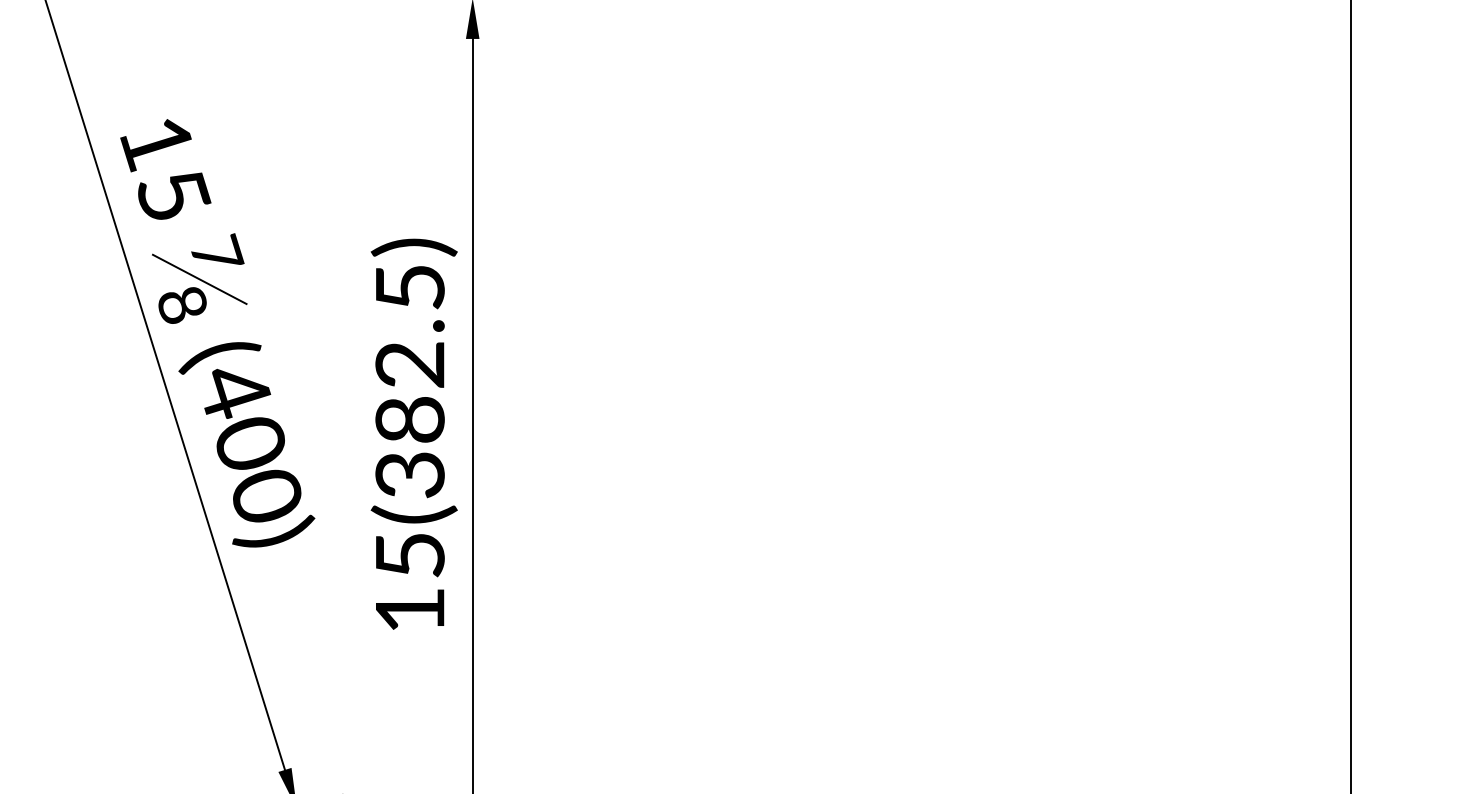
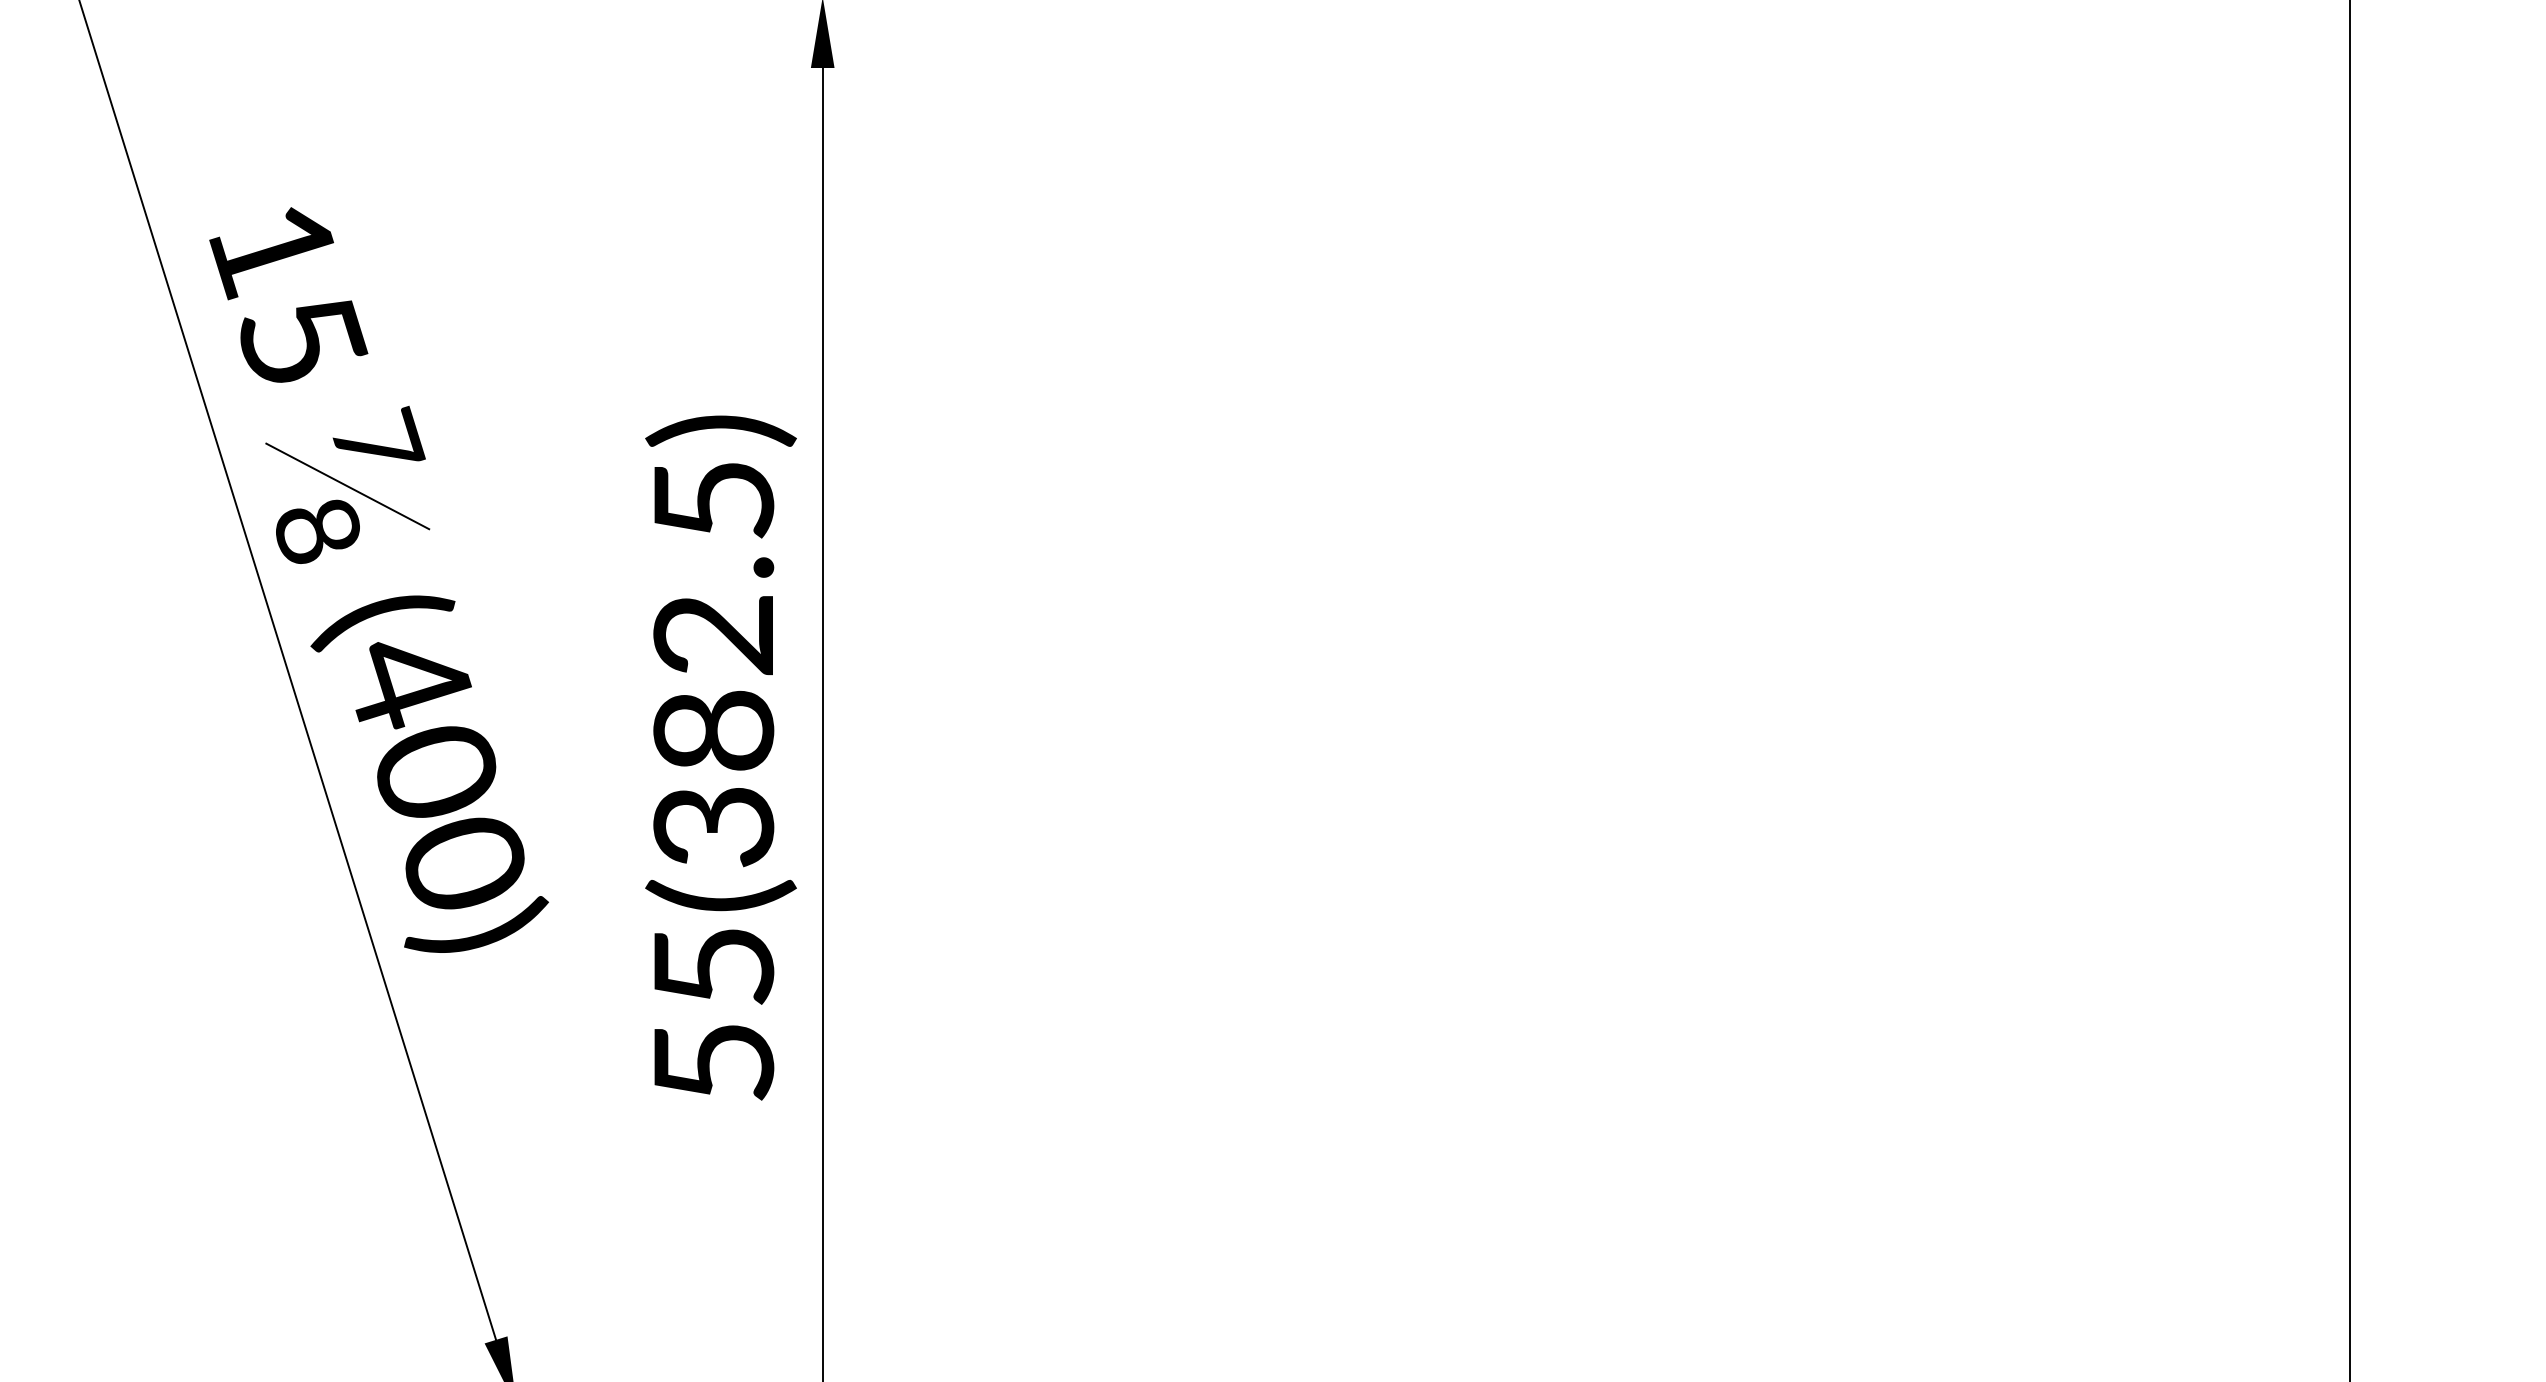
text: (410, 610) -> (714, 1062), 15(382.5) -> 55(382.5)

